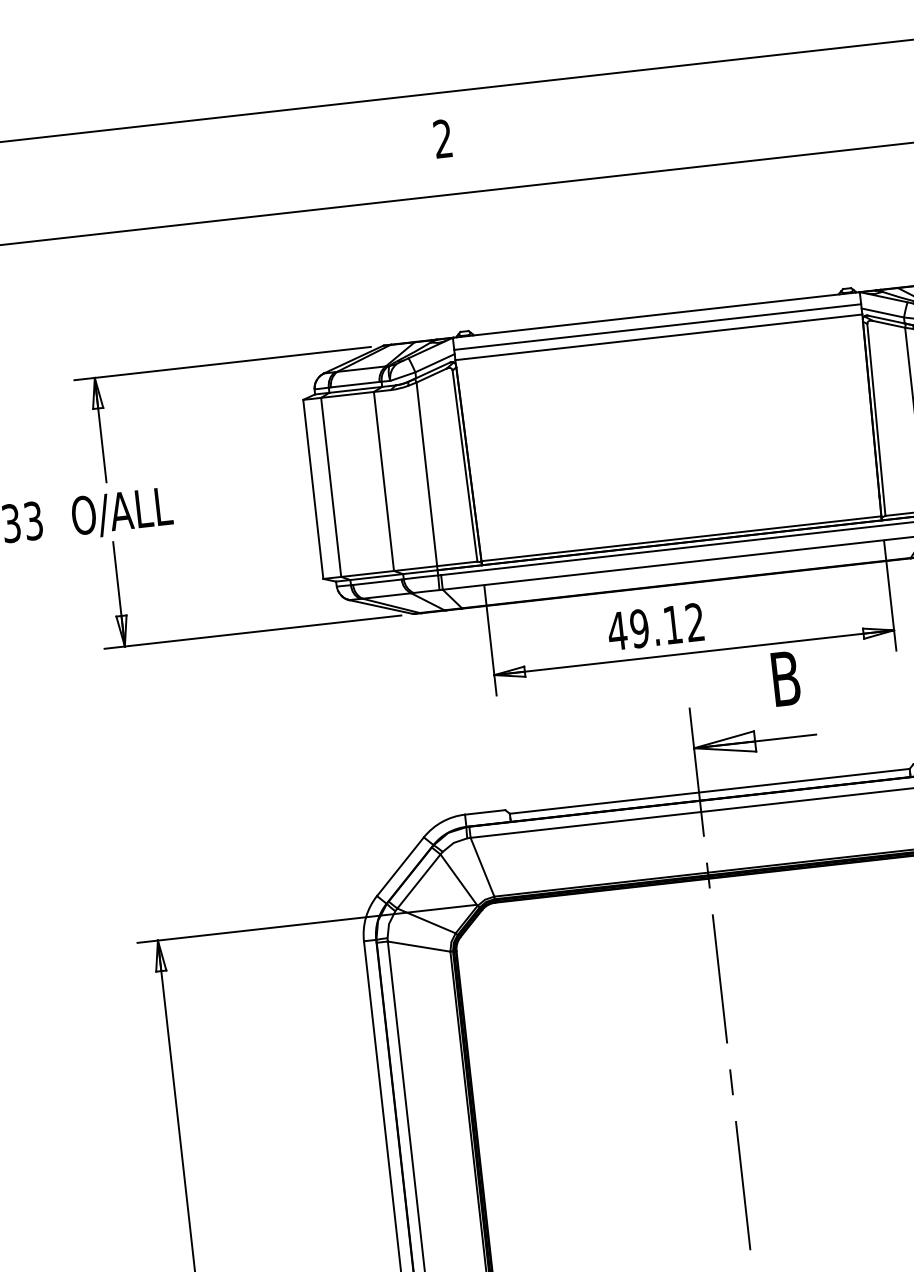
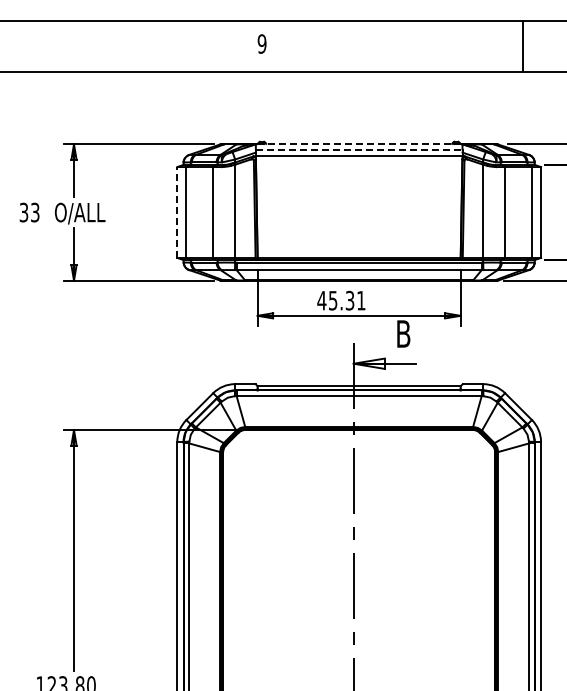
text: (441, 138) -> (261, 43), 2 -> 9
line: (657, 315) -> (359, 144), solid -> dashed
line: (658, 327) -> (359, 150), solid -> dashed
line: (313, 489) -> (177, 212), solid -> dashed
text: (665, 625) -> (346, 300), 49.12 -> 45.31

